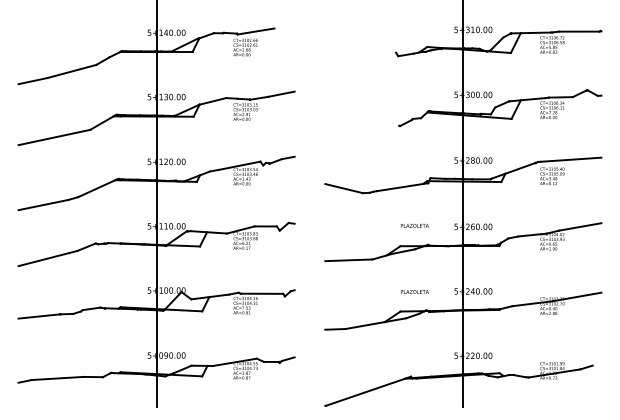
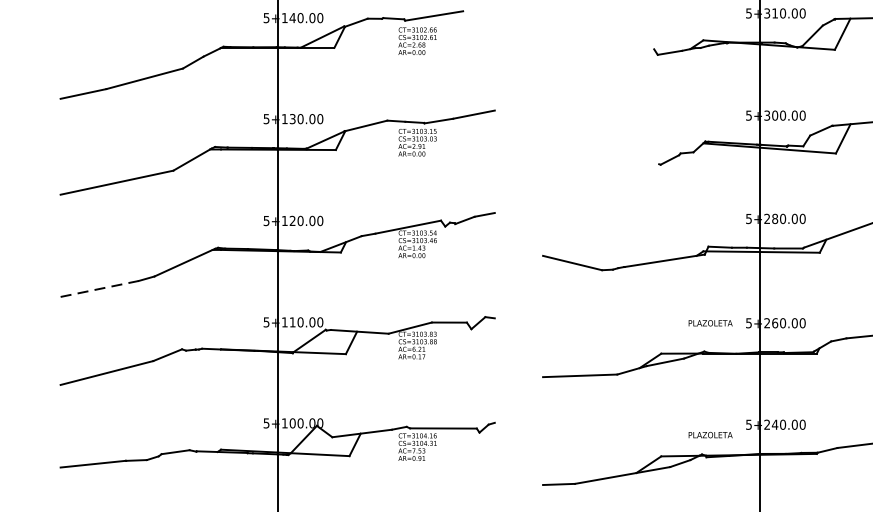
line: (43, 204) -> (99, 288), solid -> dashed
text: (414, 225) -> (710, 322), moved
text: (414, 291) -> (710, 434), moved

